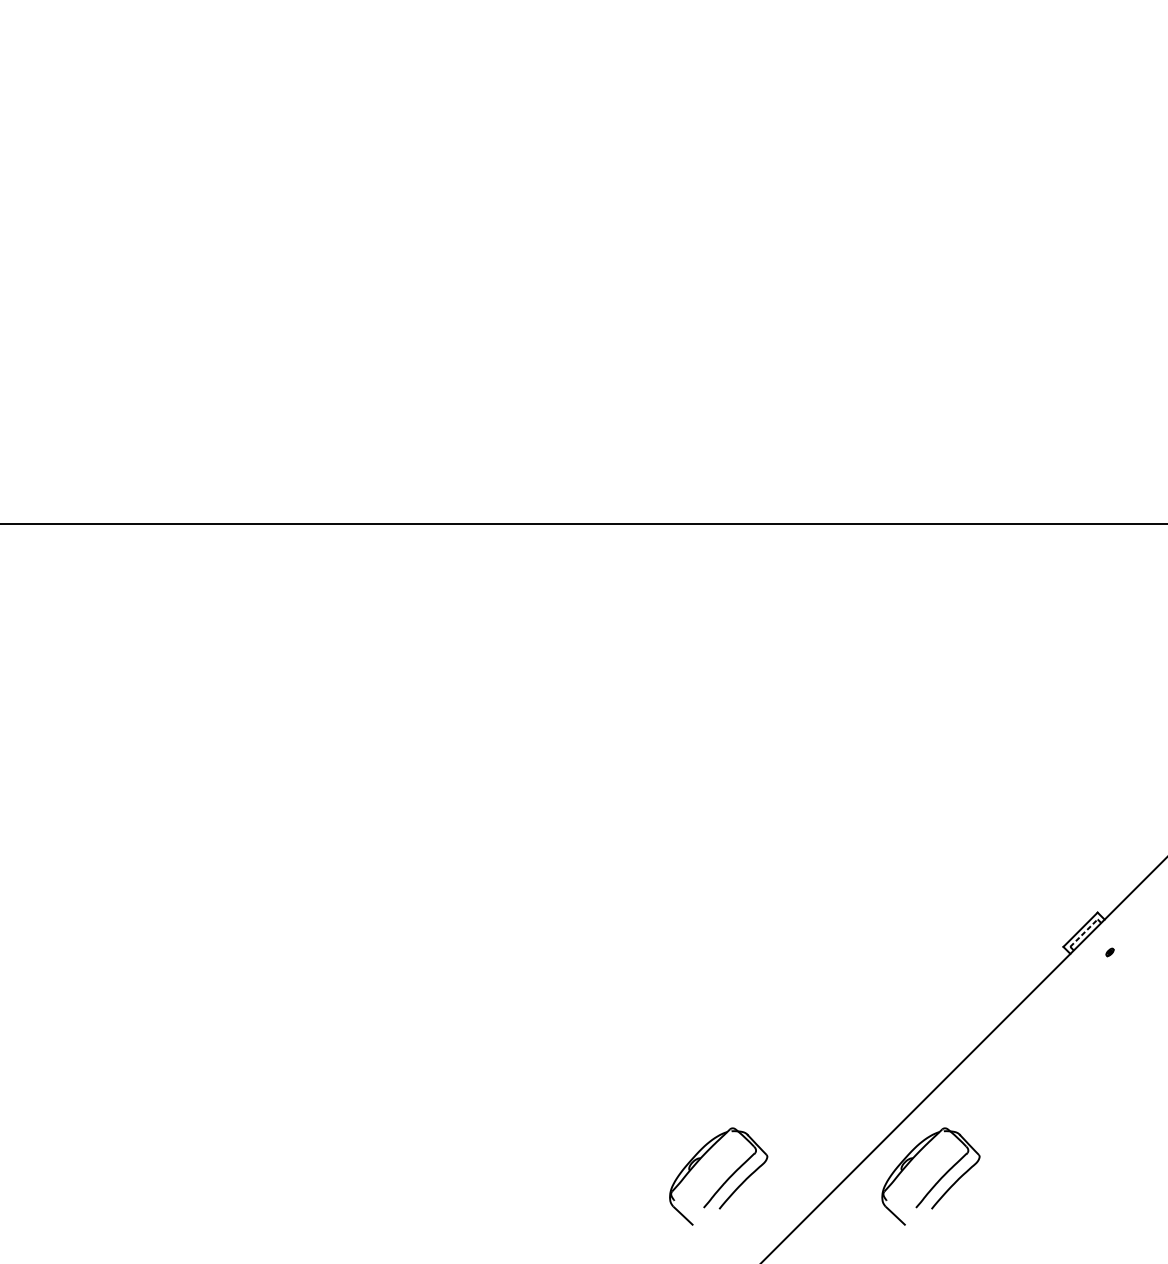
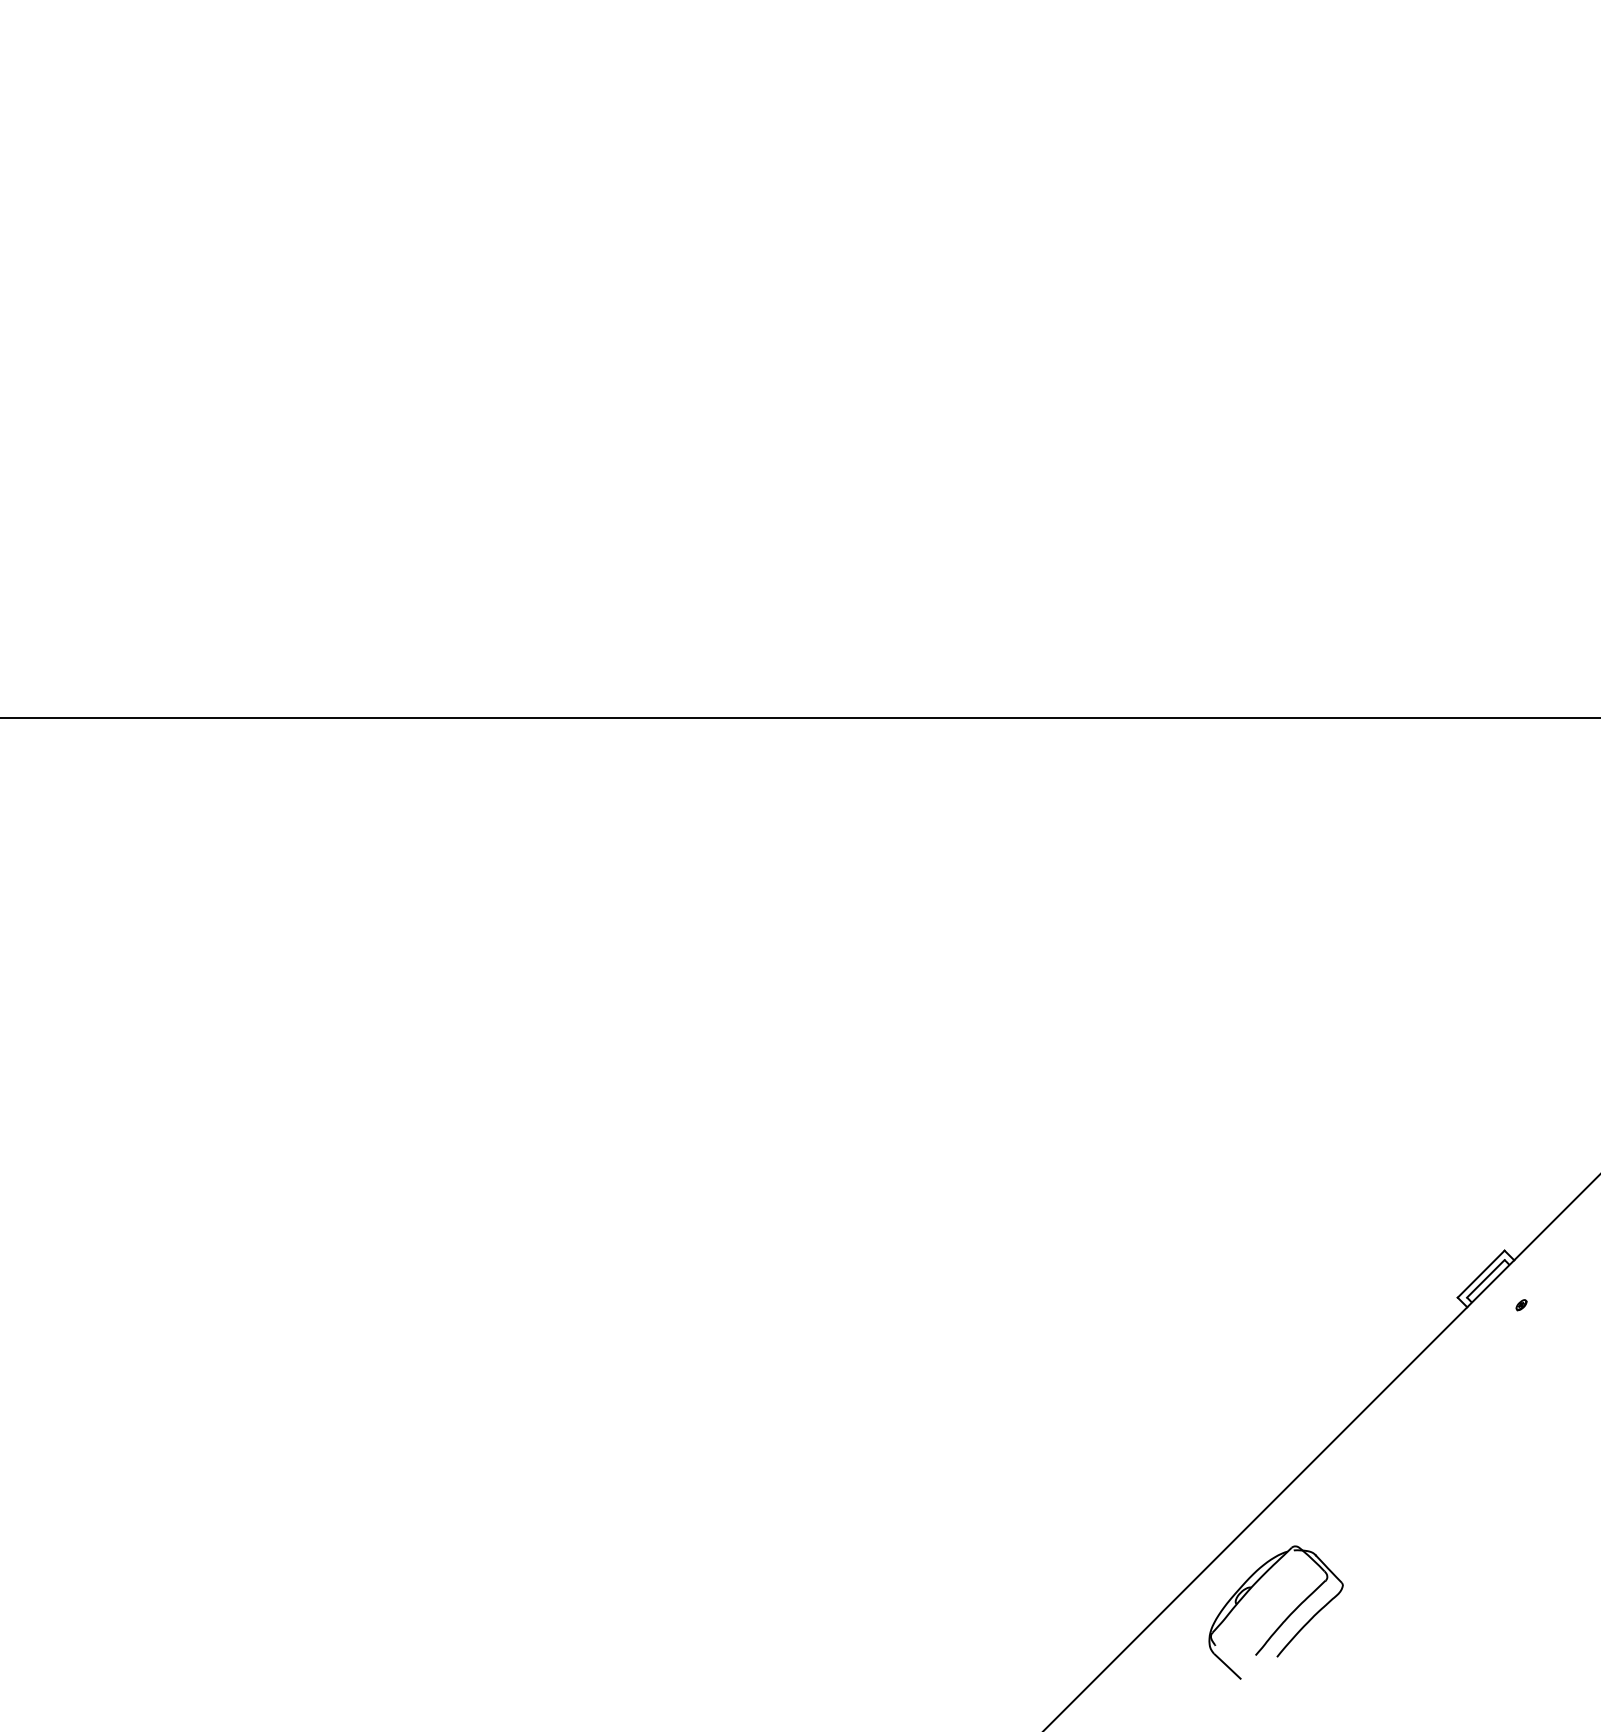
line: (1083, 932) -> (1485, 1278), dashed -> solid
part: (724, 1182) -> (992, 1620), removed

